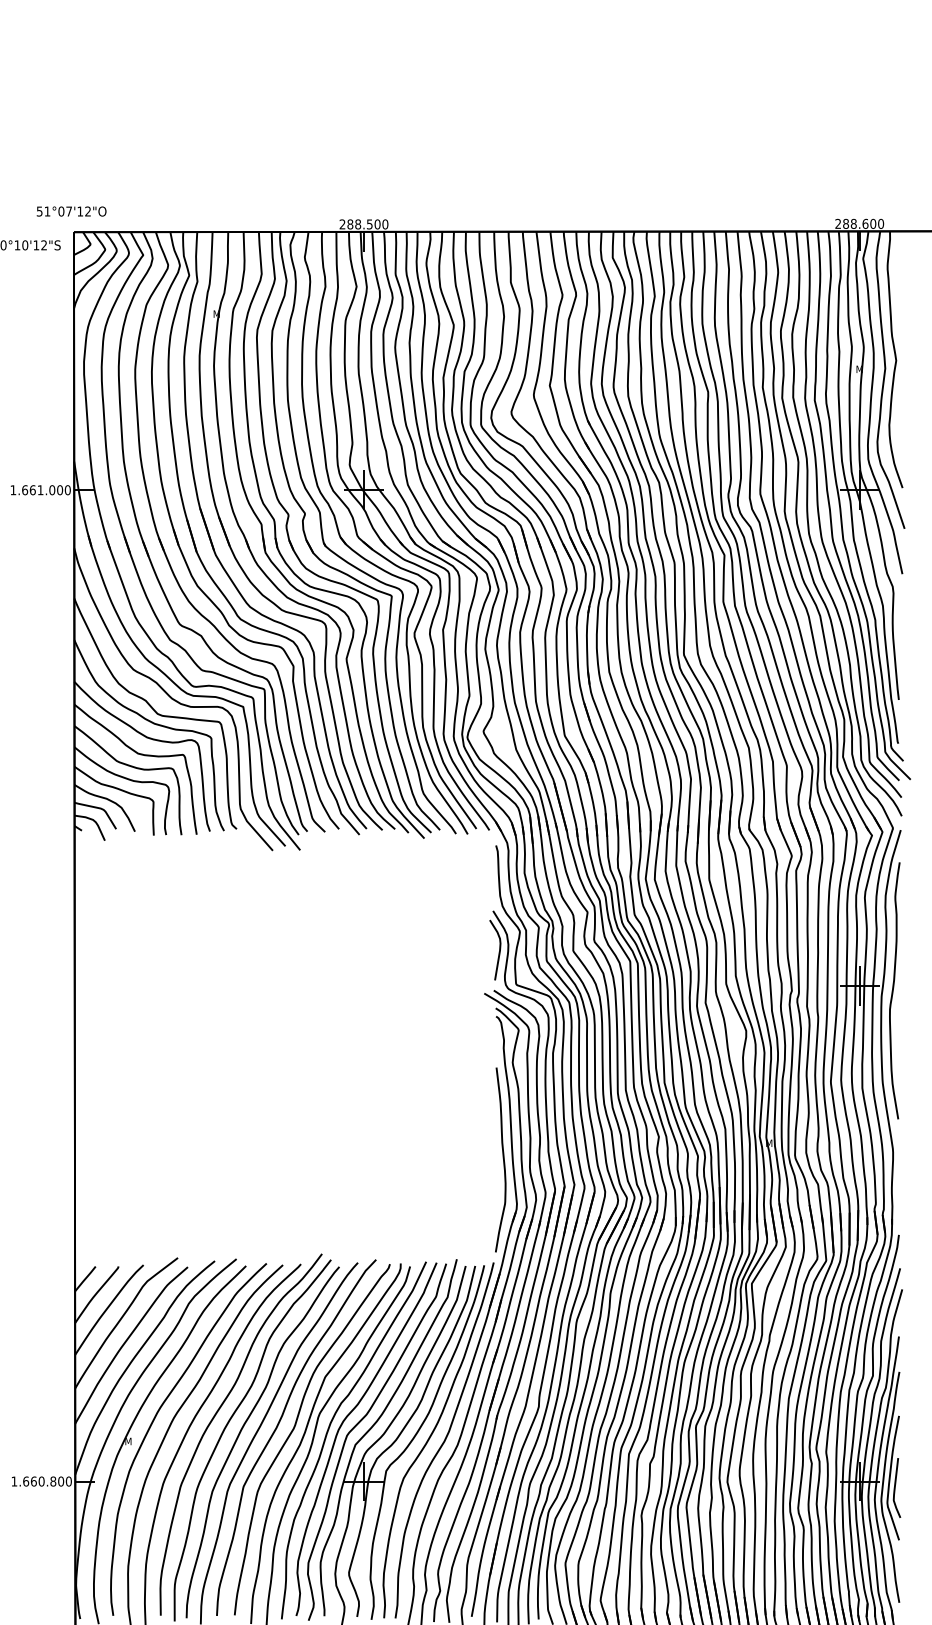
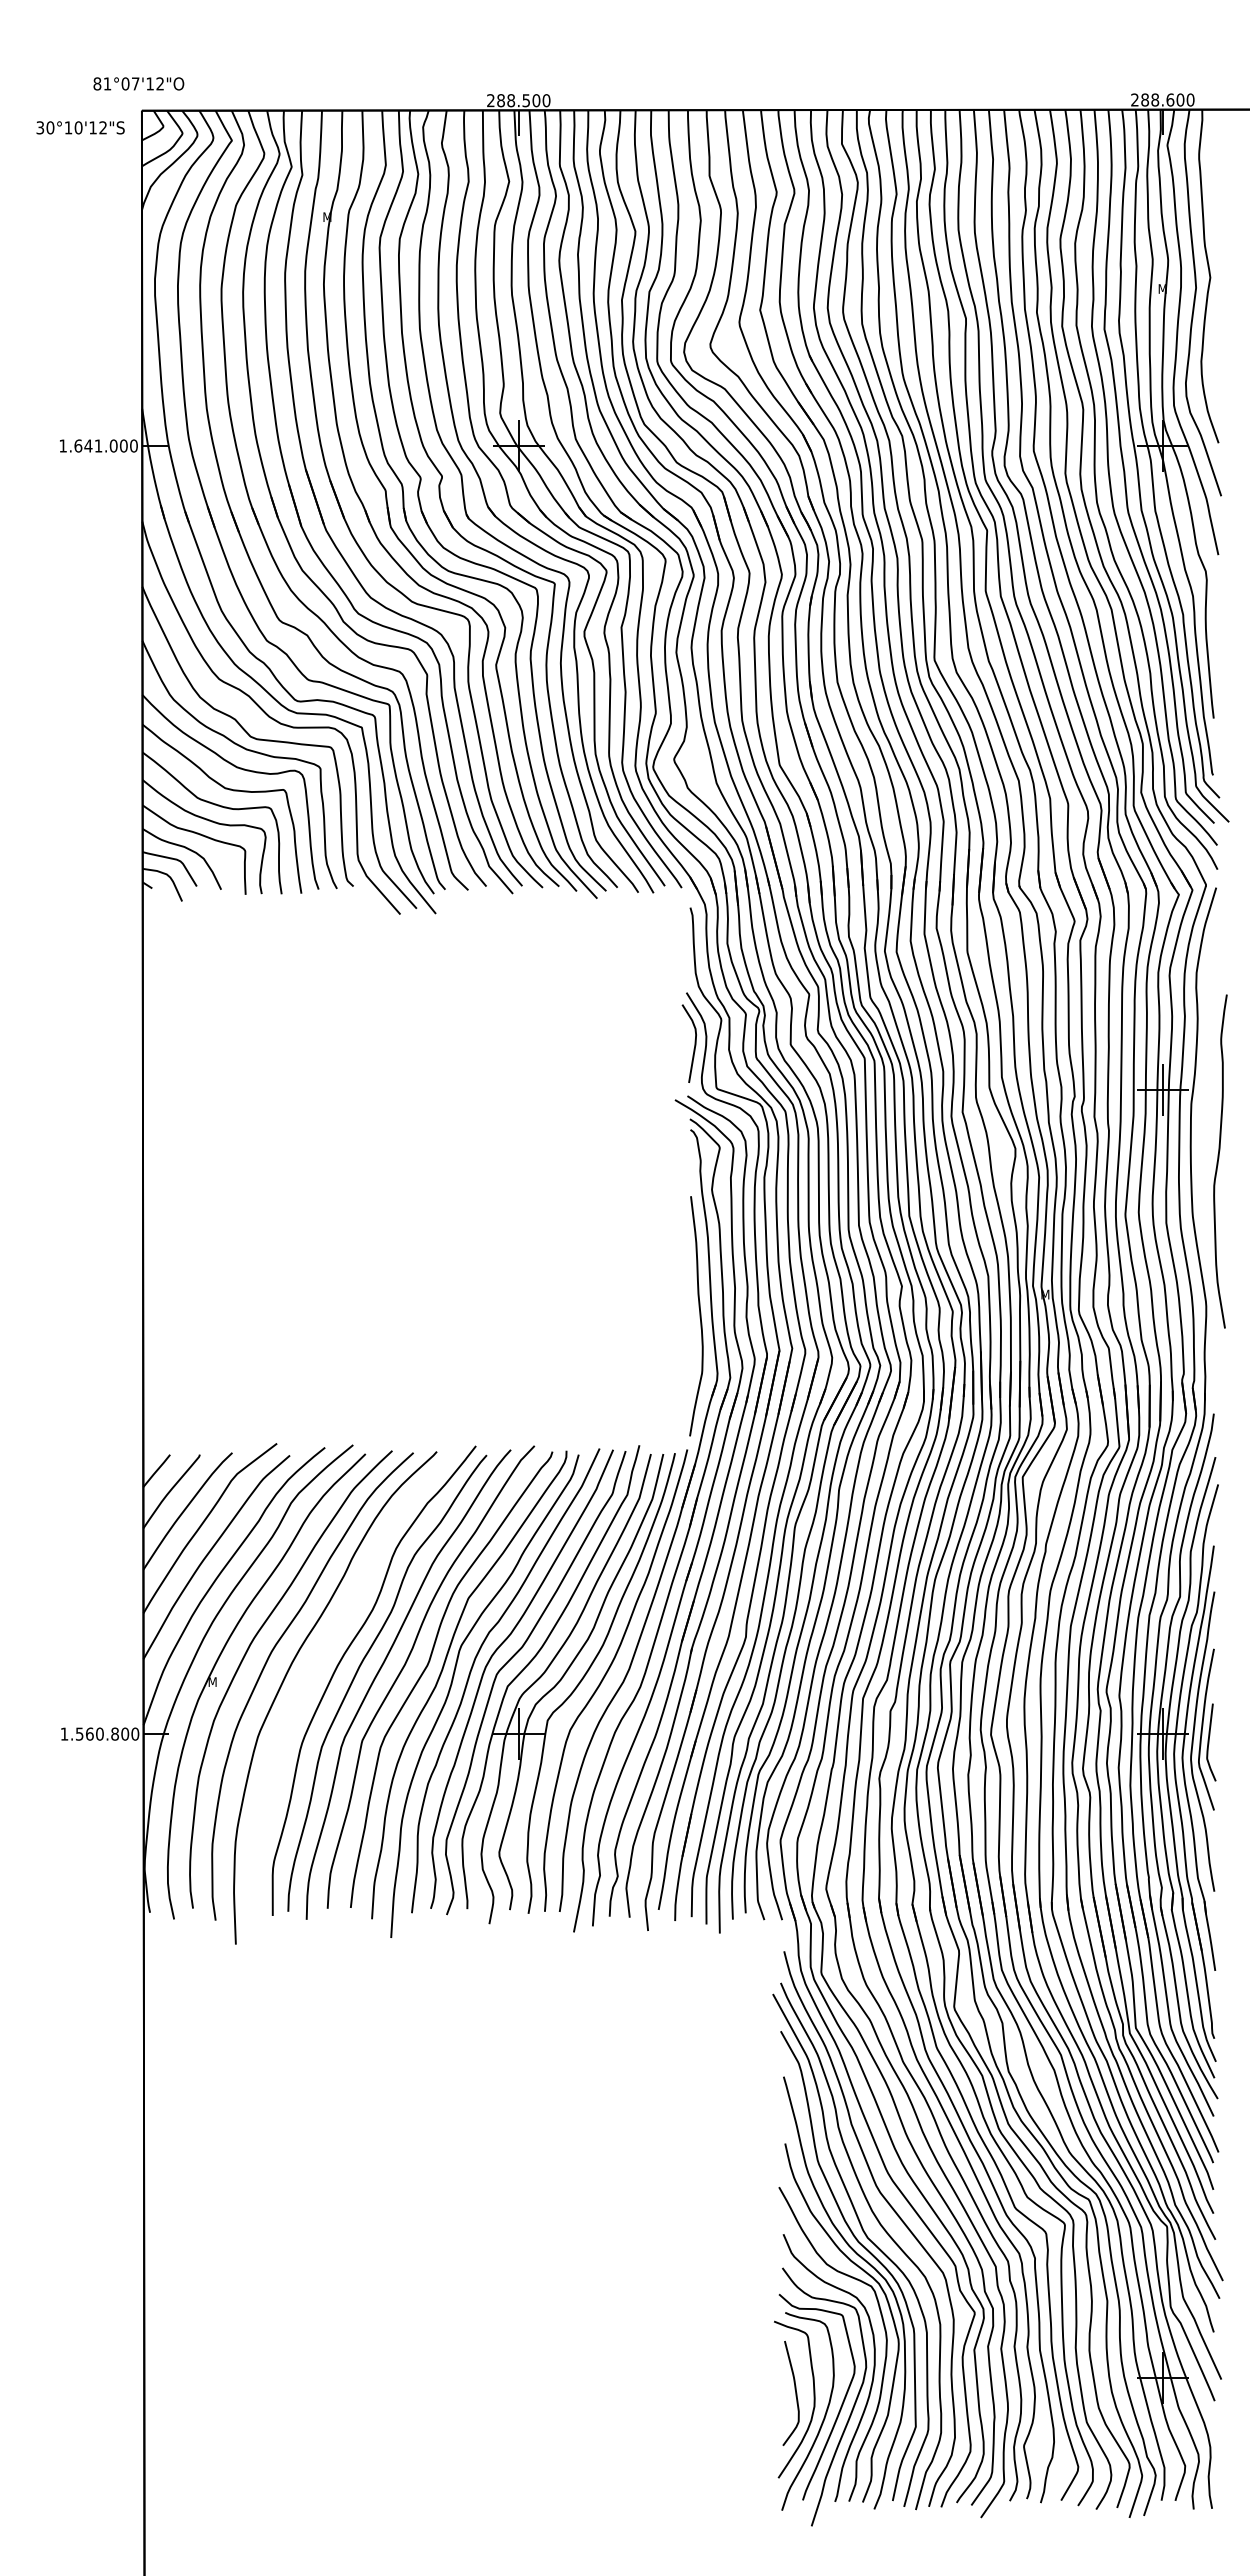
text: (39, 211) -> (97, 83), 51°07'12"O -> 81°07'12"O
text: (32, 489) -> (88, 445), 1.661.000 -> 1.641.000
curve: (893, 990) -> (1218, 1161), moved
curve: (214, 1417) -> (324, 1651), removed
text: (25, 1481) -> (79, 1733), 1.660.800 -> 1.560.800

